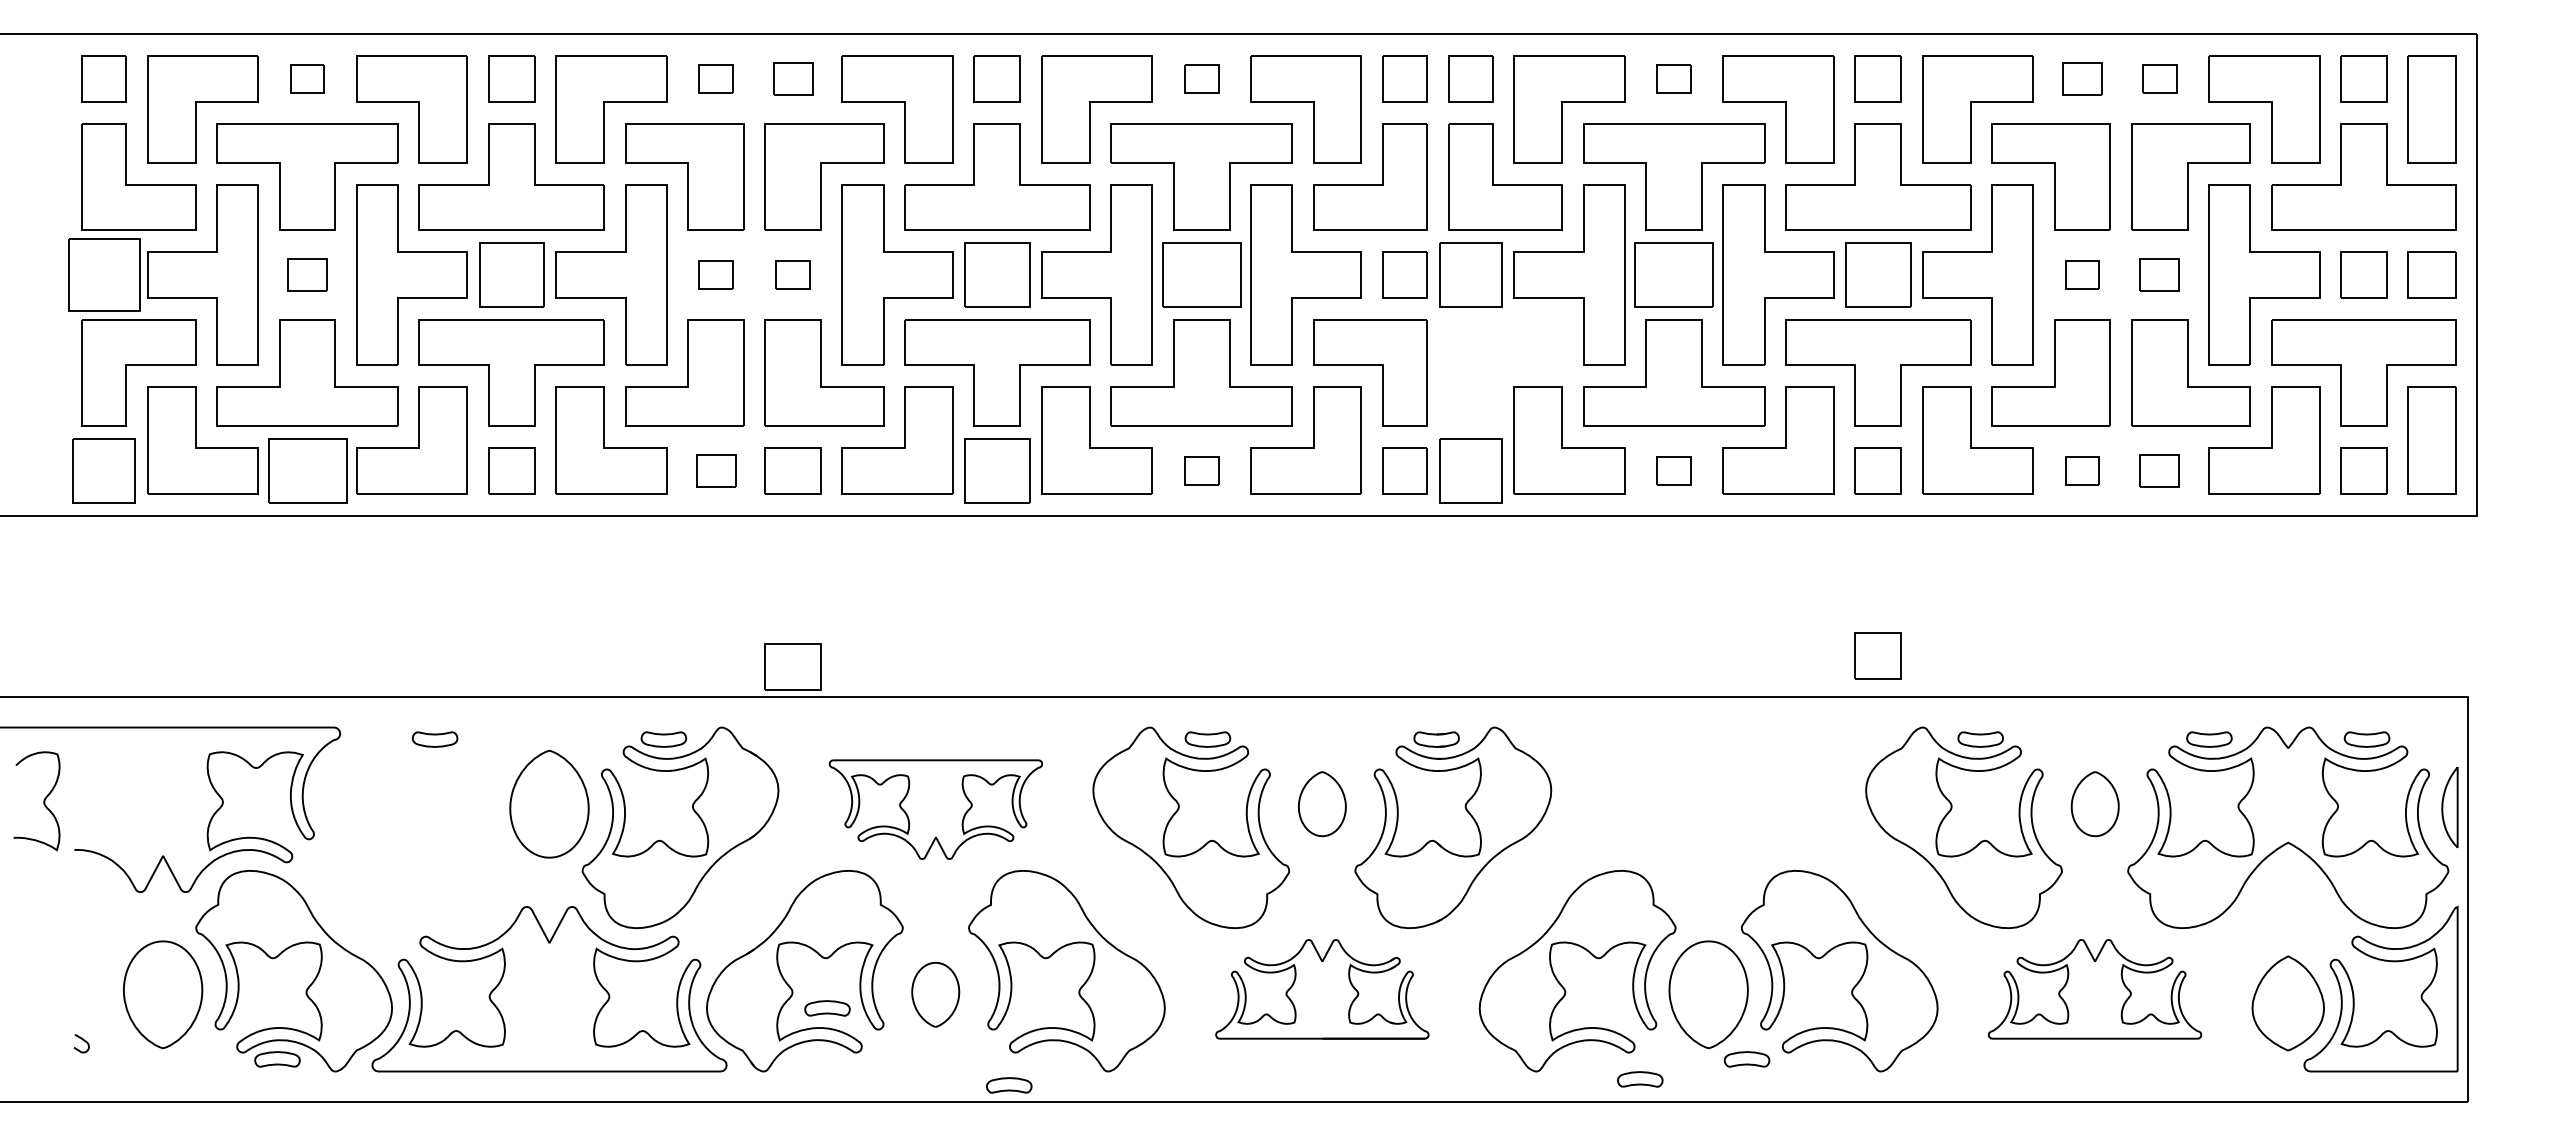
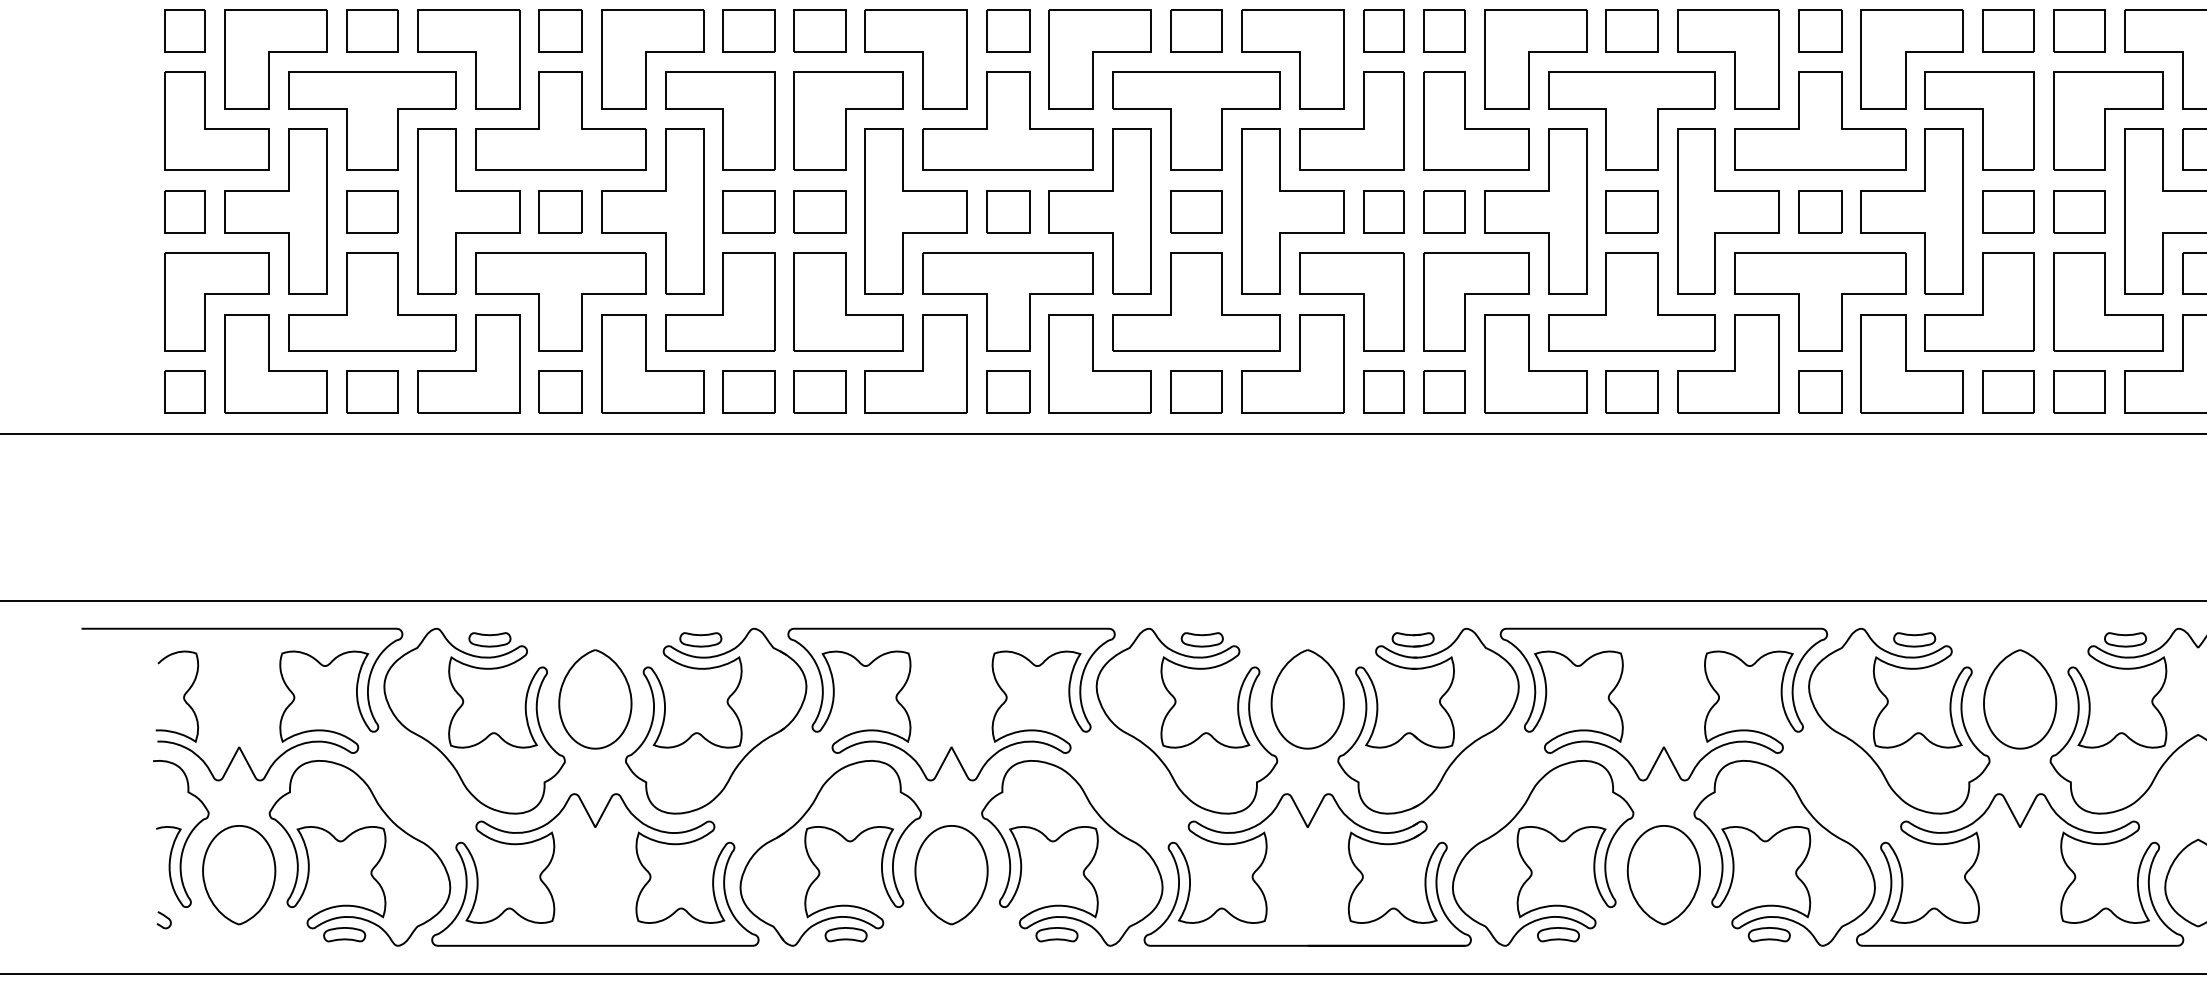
part: (307, 78) -> (372, 30), size x1.67
part: (715, 78) -> (748, 30), size x1.67
part: (792, 78) -> (819, 30), size x1.43
part: (1201, 78) -> (1196, 30), size x1.67
part: (1673, 78) -> (1631, 30), size x1.67
part: (2082, 78) -> (2008, 30), size x1.43
part: (2159, 78) -> (2079, 30), size x1.67
part: (103, 274) -> (184, 211), size x0.62
part: (307, 274) -> (372, 211), size x1.43
part: (511, 274) -> (560, 211), size x0.71
part: (715, 274) -> (748, 211), size x1.67
part: (792, 274) -> (819, 211), size x1.67
part: (996, 274) -> (1007, 211), size x0.71
part: (1201, 274) -> (1196, 211), size x0.71
part: (1470, 274) -> (1444, 211), size x0.71
part: (1673, 274) -> (1631, 211), size x0.71
part: (1877, 274) -> (1819, 211), size x0.71
part: (2082, 274) -> (2008, 211), size x1.67
part: (2159, 274) -> (2079, 211), size x1.43
part: (1505, 365) -> (1476, 295), added
part: (103, 470) -> (184, 391), size x0.71
part: (307, 470) -> (372, 391), size x0.71
part: (715, 470) -> (748, 391), size x1.43
part: (996, 470) -> (1007, 391), size x0.71
part: (1201, 470) -> (1196, 391), size x1.67
part: (1470, 470) -> (1444, 391), size x0.71
part: (1673, 470) -> (1631, 391), size x1.67
part: (2082, 470) -> (2008, 391), size x1.67
part: (2159, 470) -> (2079, 391), size x1.43
part: (1877, 655) -> (1819, 562), removed
part: (792, 666) -> (819, 572), removed
curve: (43, 801) -> (183, 696), moved
part: (1322, 803) -> (1307, 698), size x1.67
part: (2095, 803) -> (2020, 698), size x1.67
part: (935, 809) -> (951, 704), size x1.67
part: (1708, 809) -> (1663, 704), added
part: (404, 812) -> (461, 707), added
curve: (98, 949) -> (179, 833), added
part: (1322, 989) -> (1307, 870), size x1.67
part: (2094, 989) -> (2019, 870), size x1.67
part: (935, 994) -> (951, 874), size x1.67
part: (827, 1008) -> (846, 934), moved
part: (1746, 1059) -> (1768, 934), moved
part: (1640, 1079) -> (1558, 934), moved
part: (1009, 1085) -> (1057, 934), moved

